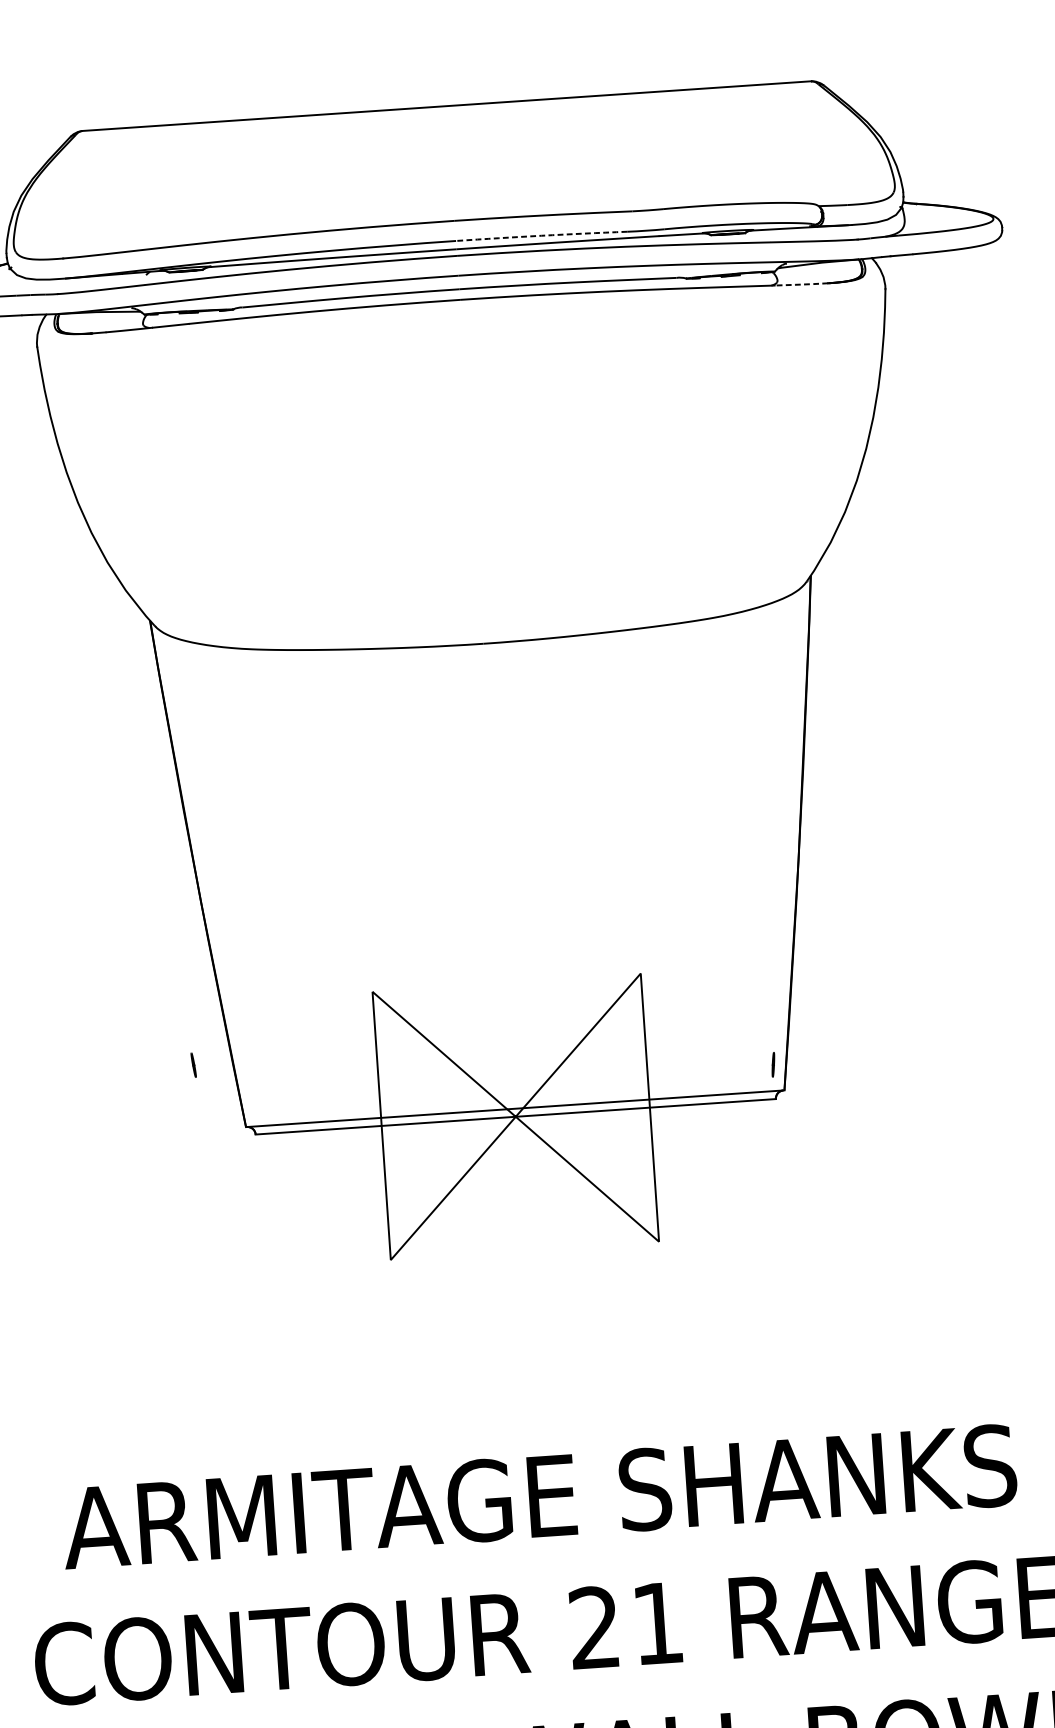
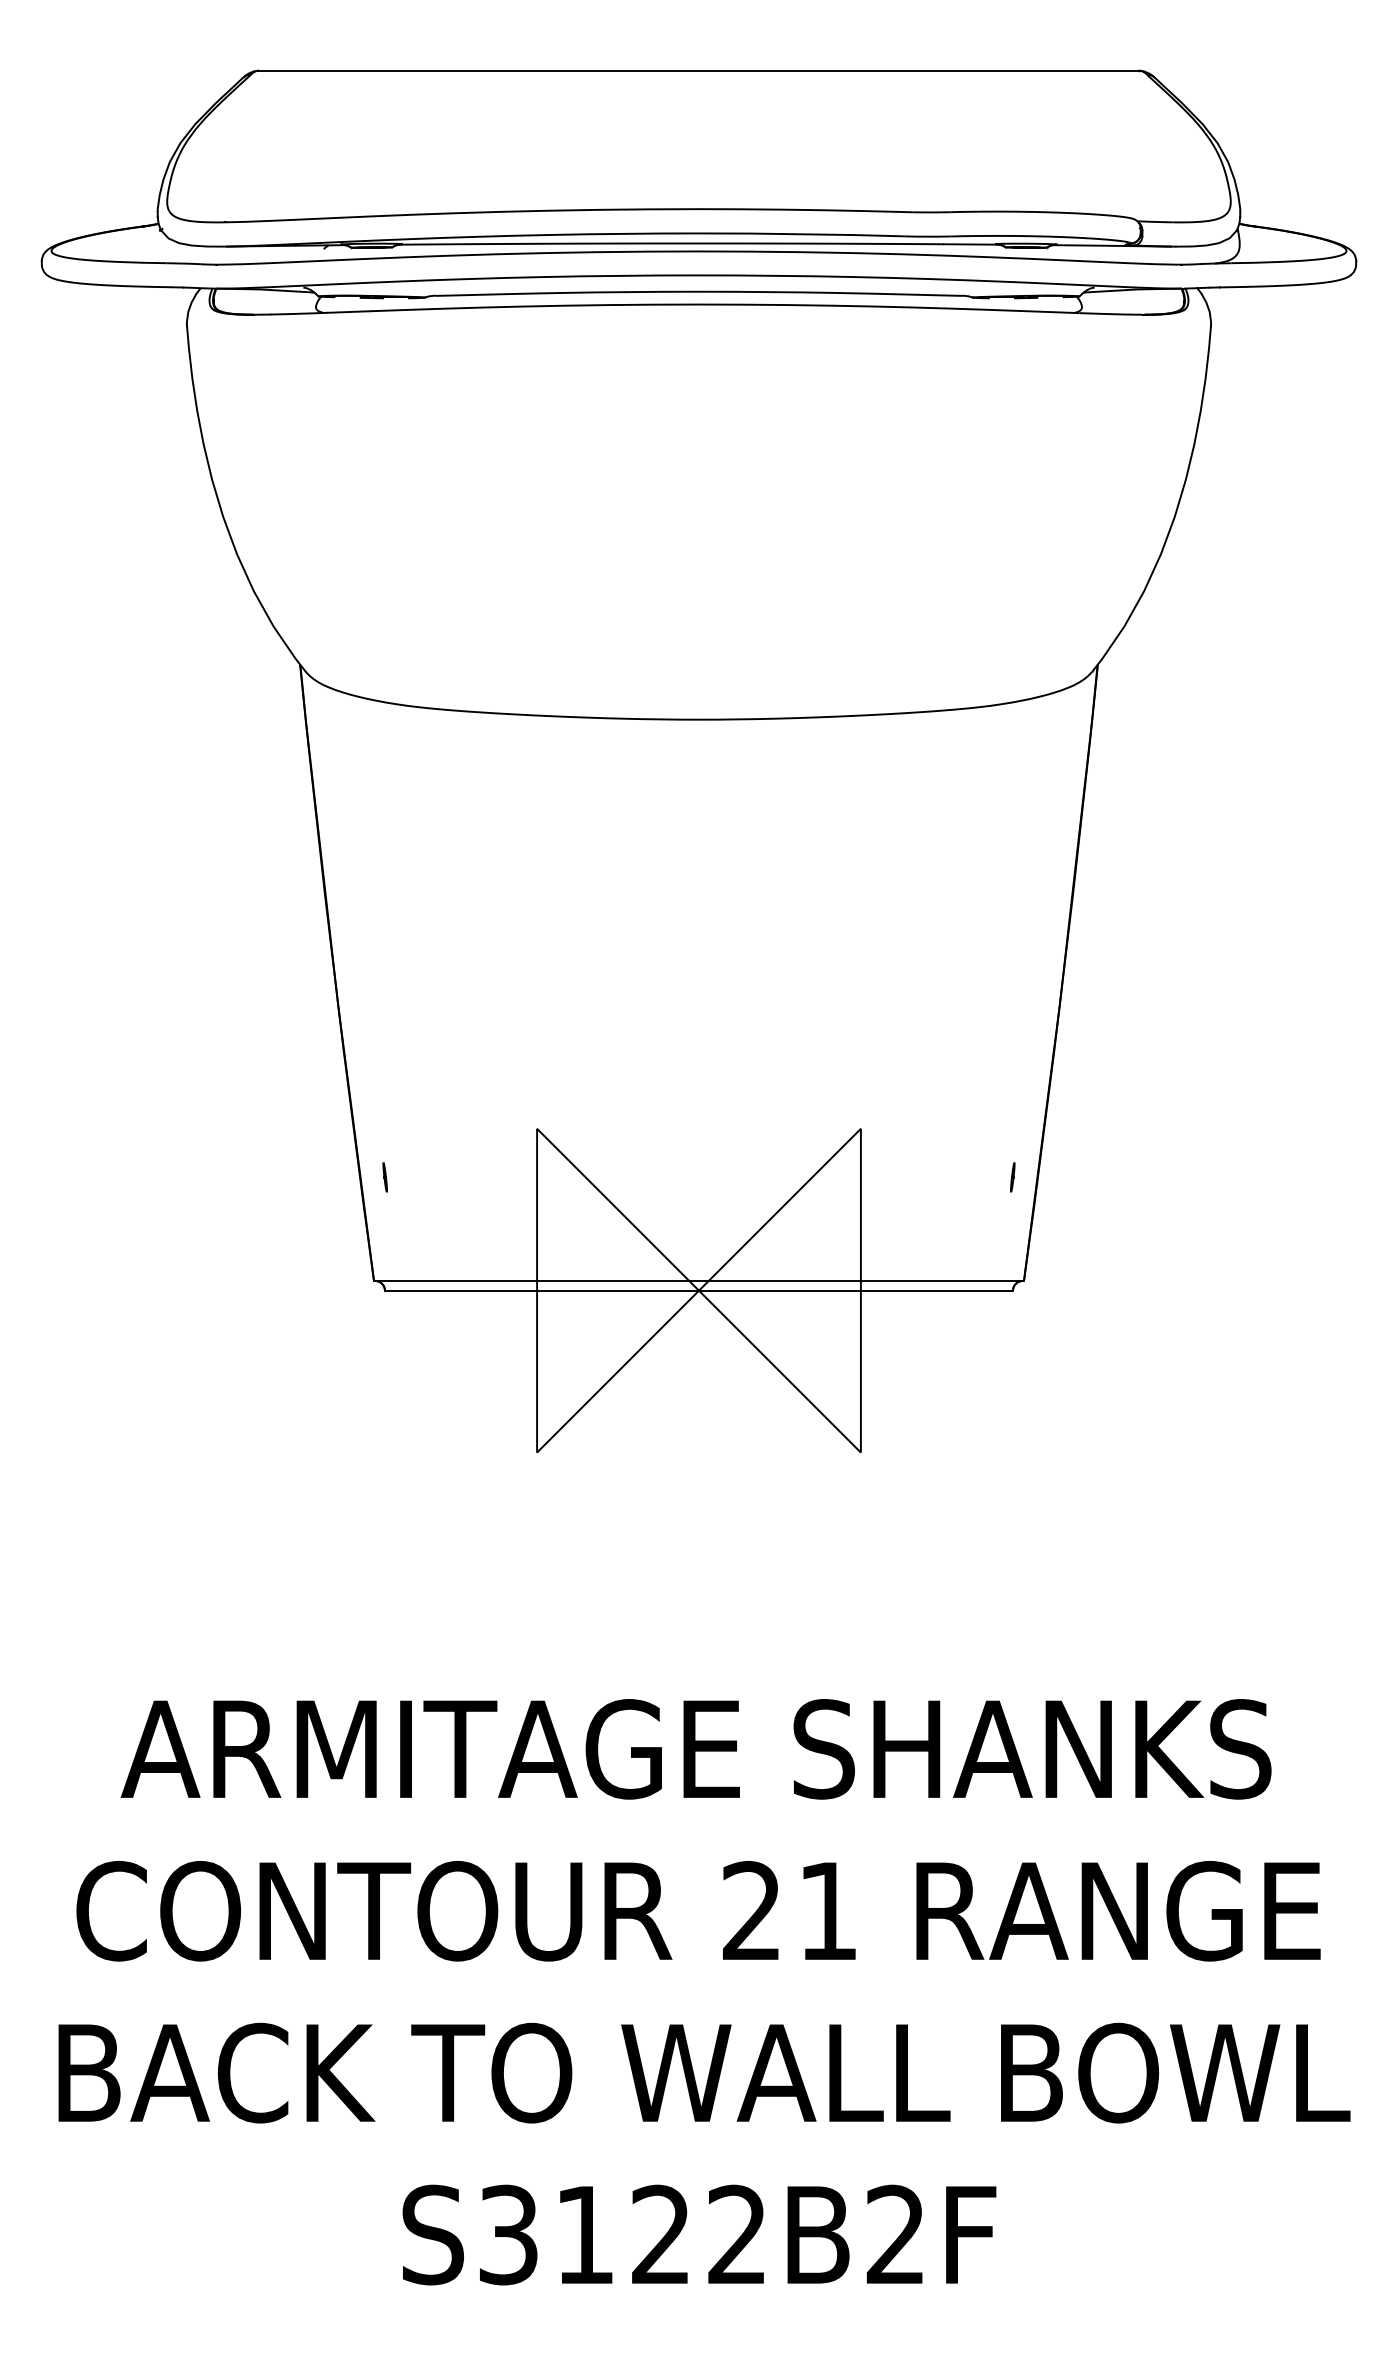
arc: (541, 236) -> (802, 234), dashed -> solid
line: (801, 284) -> (1110, 314), dashed -> solid
line: (773, 1064) -> (1012, 1177), moved
line: (193, 1065) -> (384, 1177), moved

